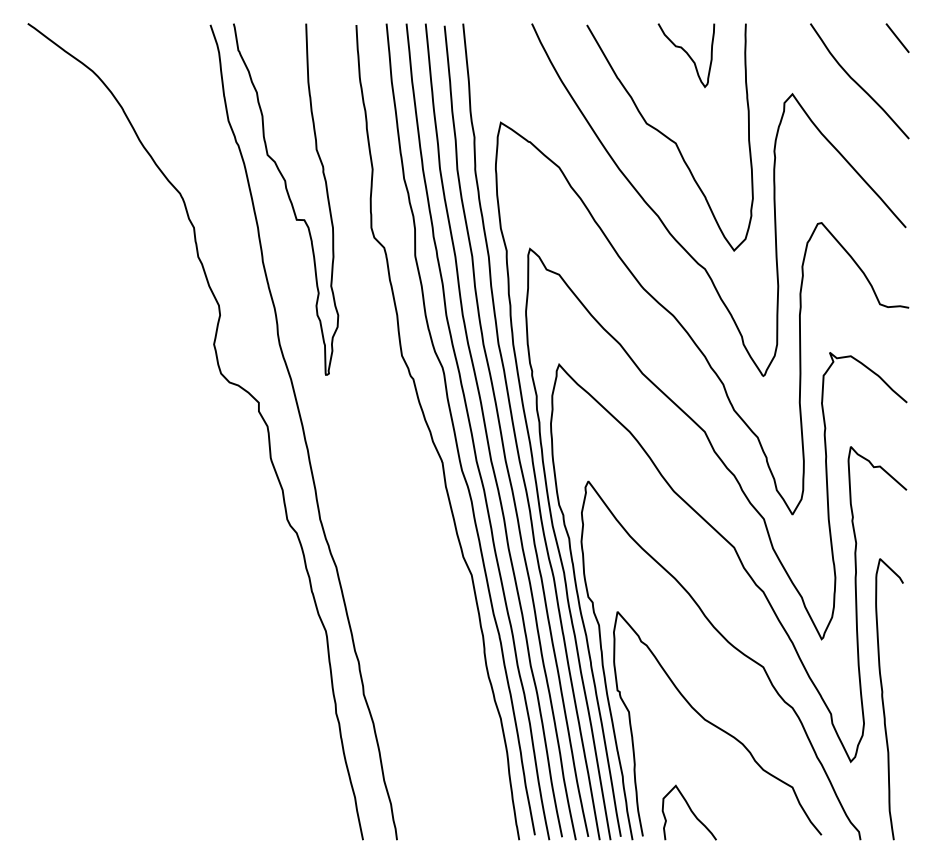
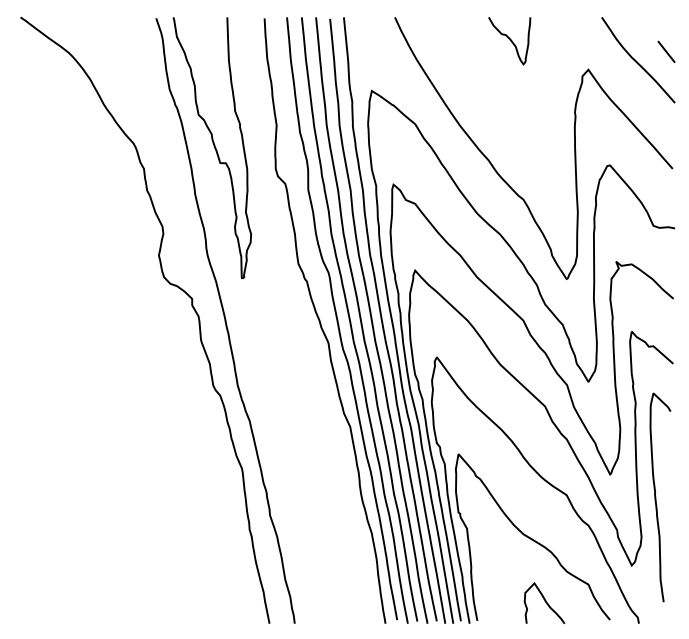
line: (897, 38) -> (666, 52), moved
curve: (669, 137) -> (497, 101), removed
curve: (883, 699) -> (656, 497), moved
curve: (690, 811) -> (545, 602), moved

